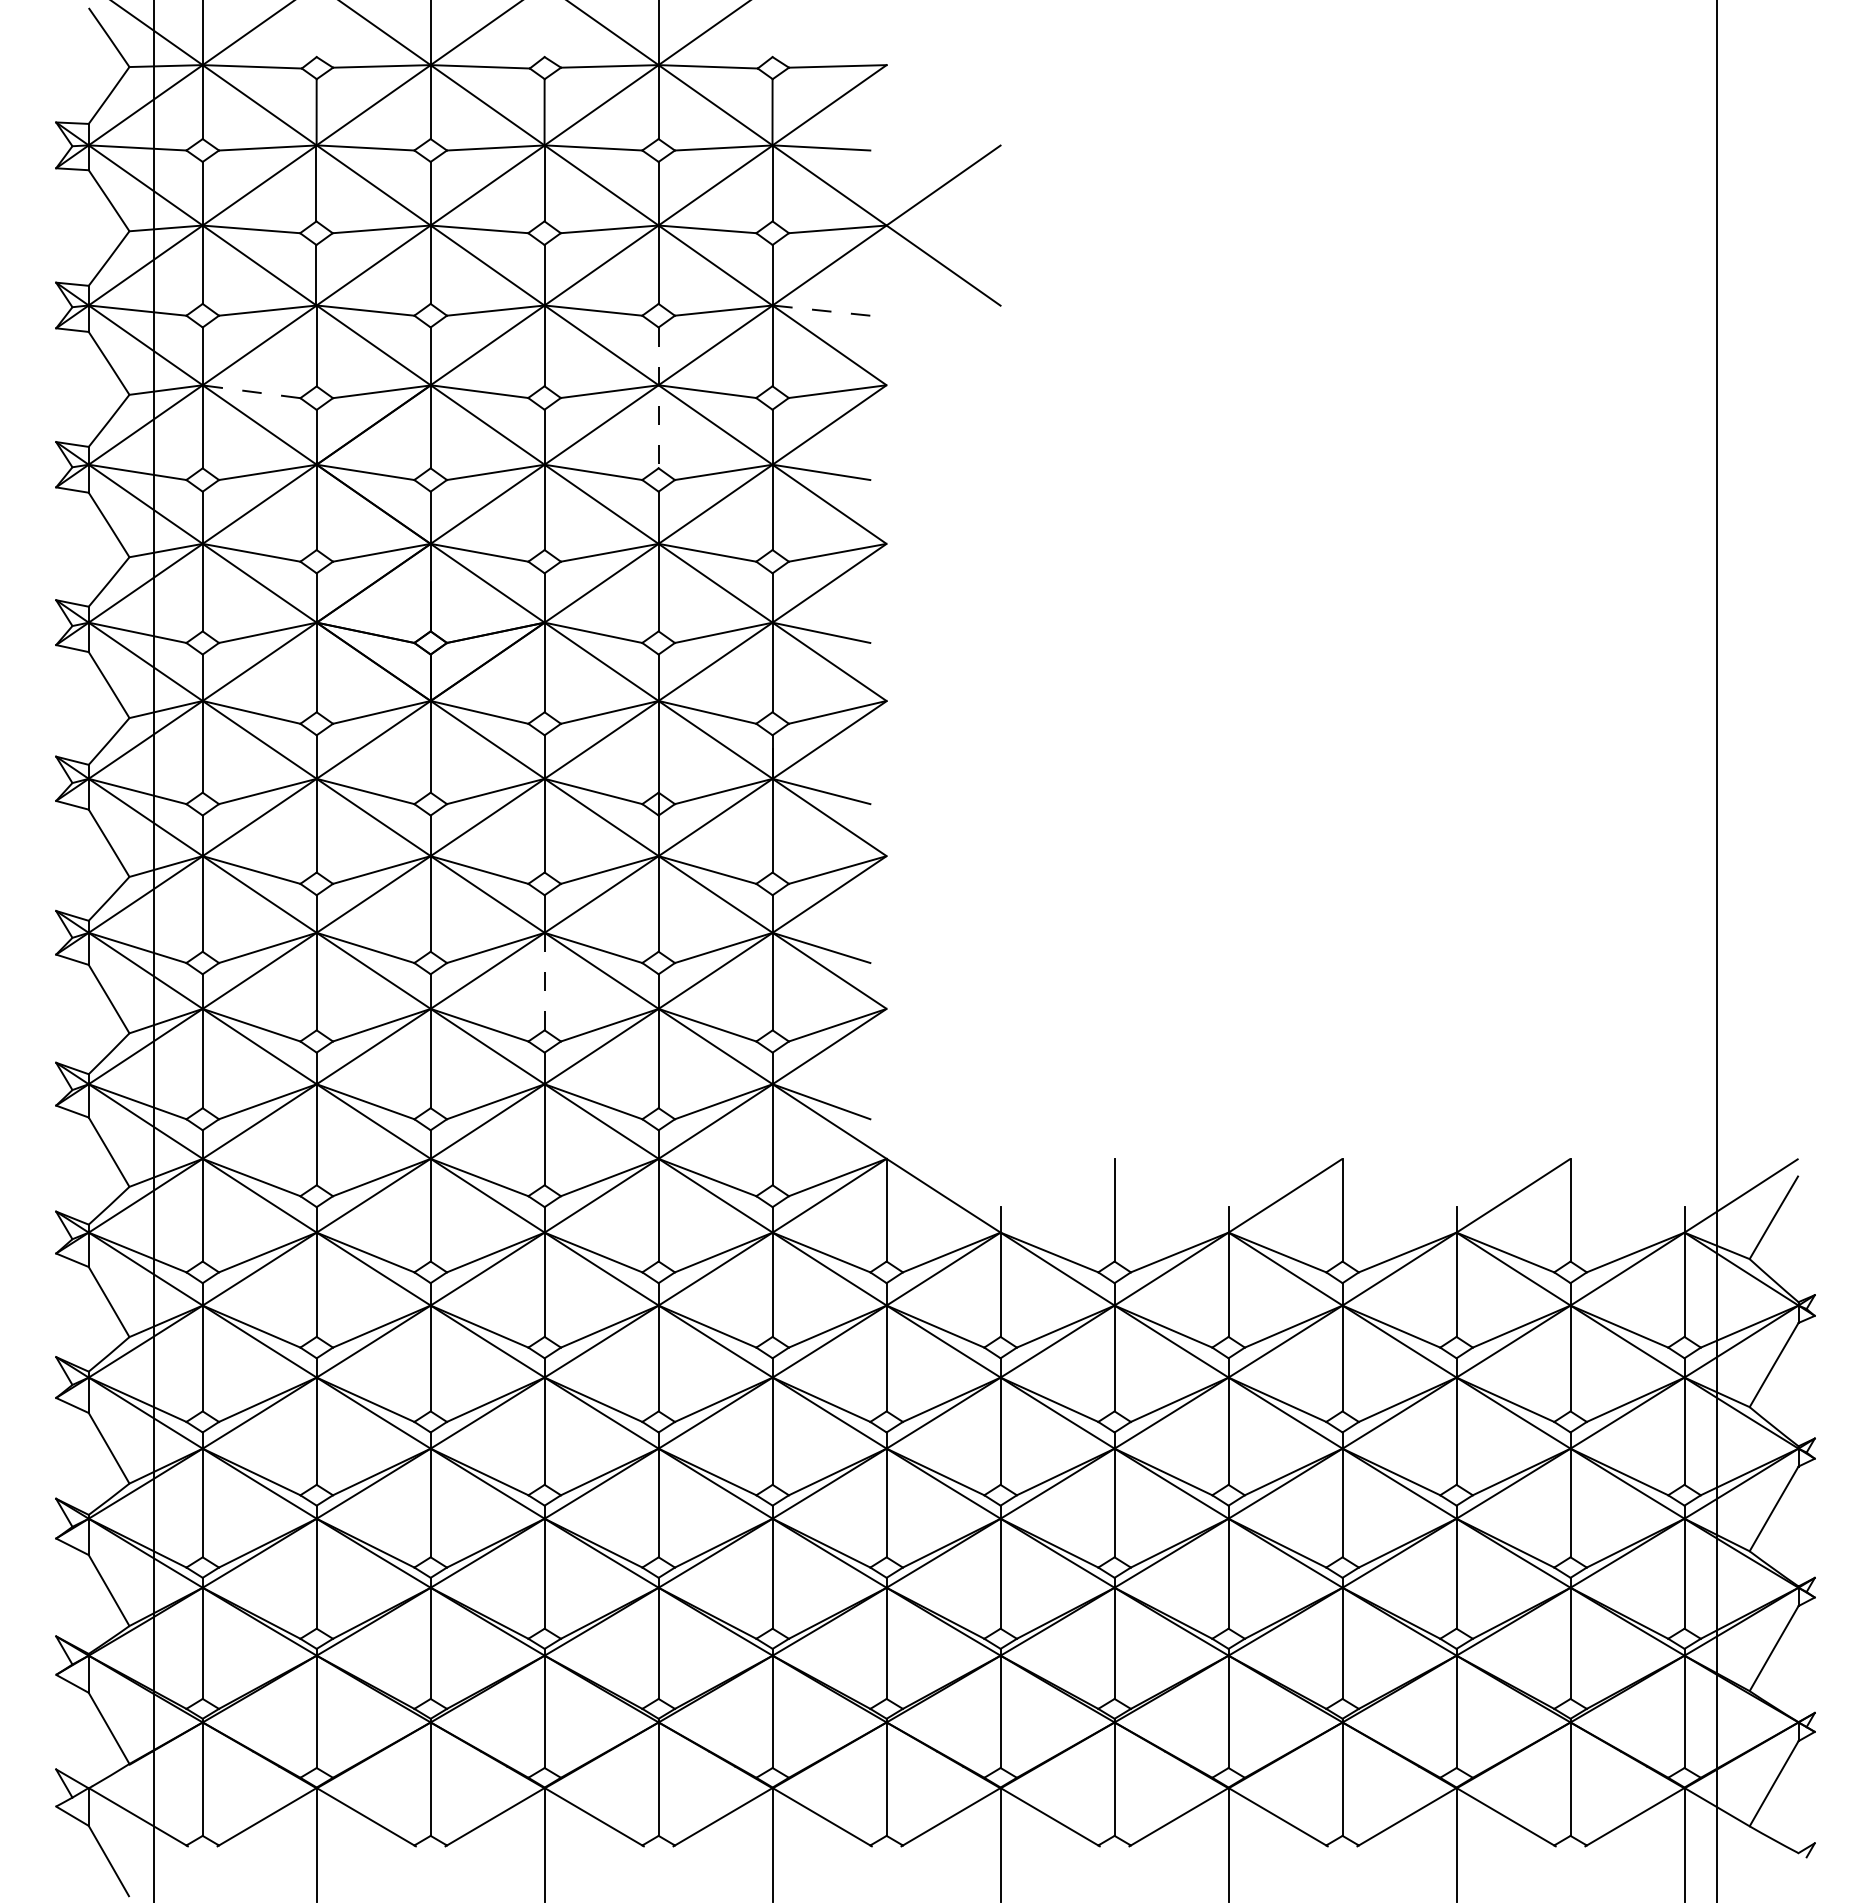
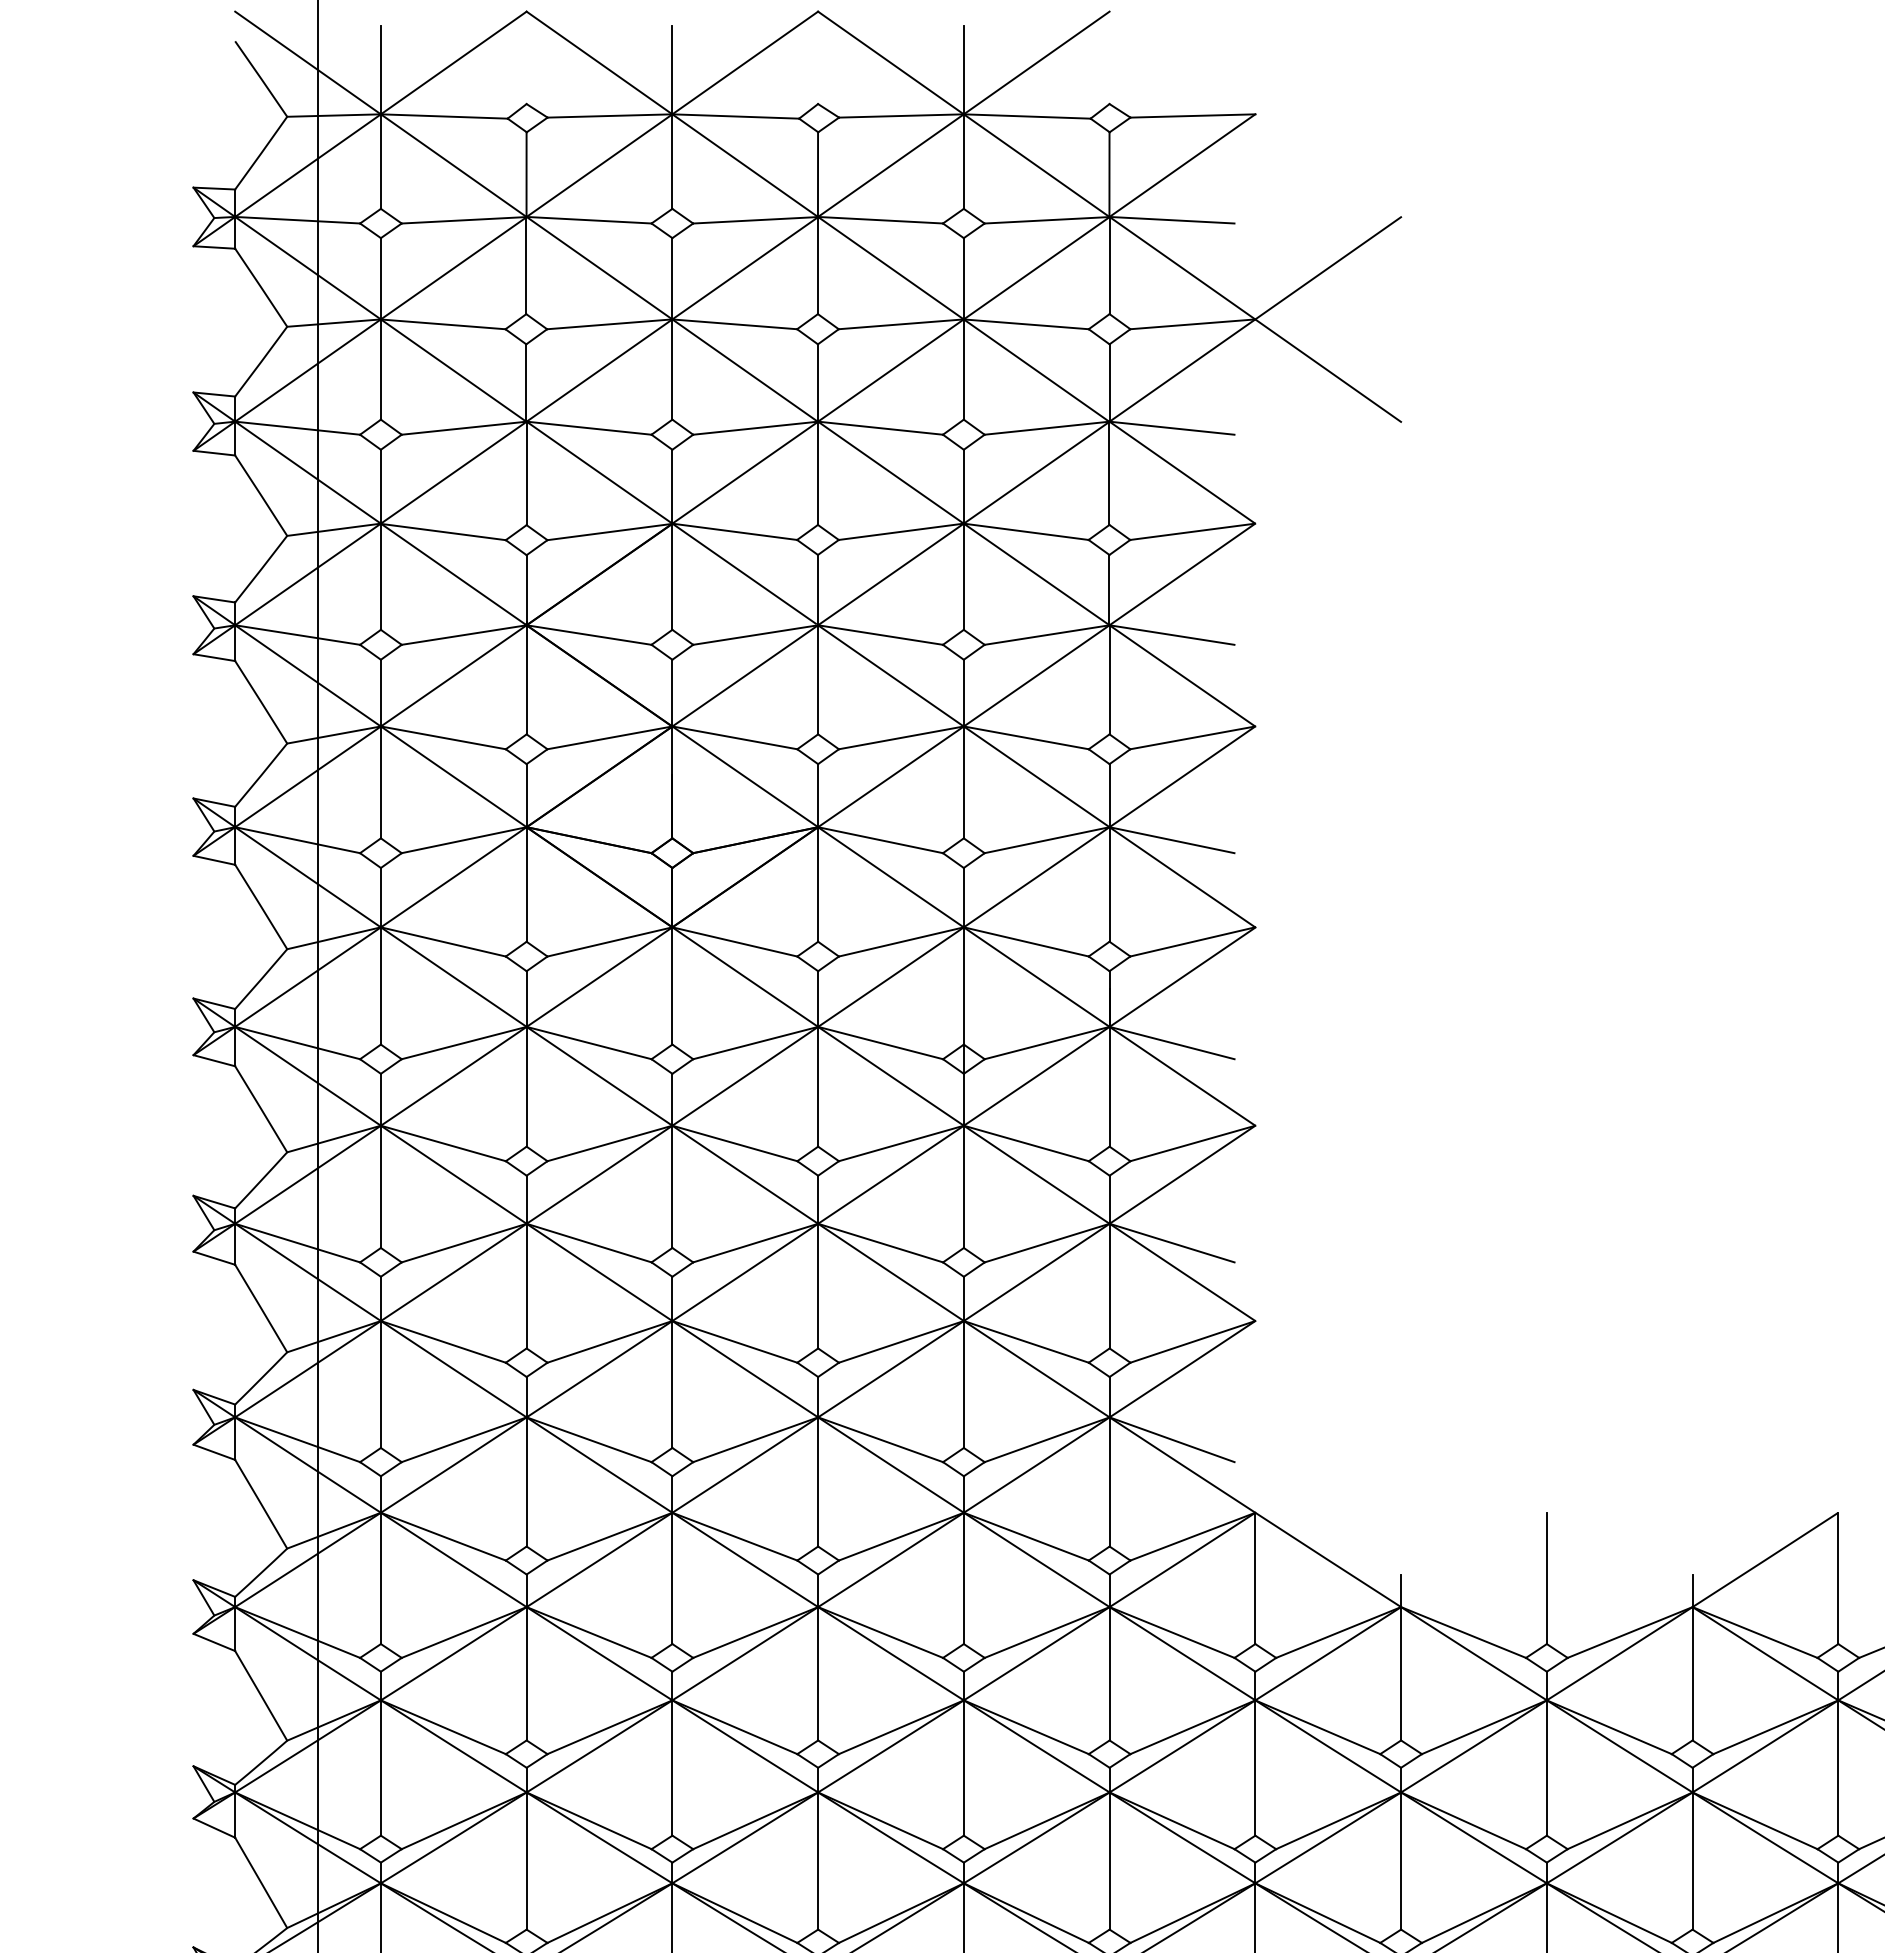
line: (820, 310) -> (1170, 428), dashed -> solid
line: (251, 391) -> (443, 531), dashed -> solid
line: (658, 398) -> (963, 540), dashed -> solid
line: (544, 981) -> (817, 1286), dashed -> solid

